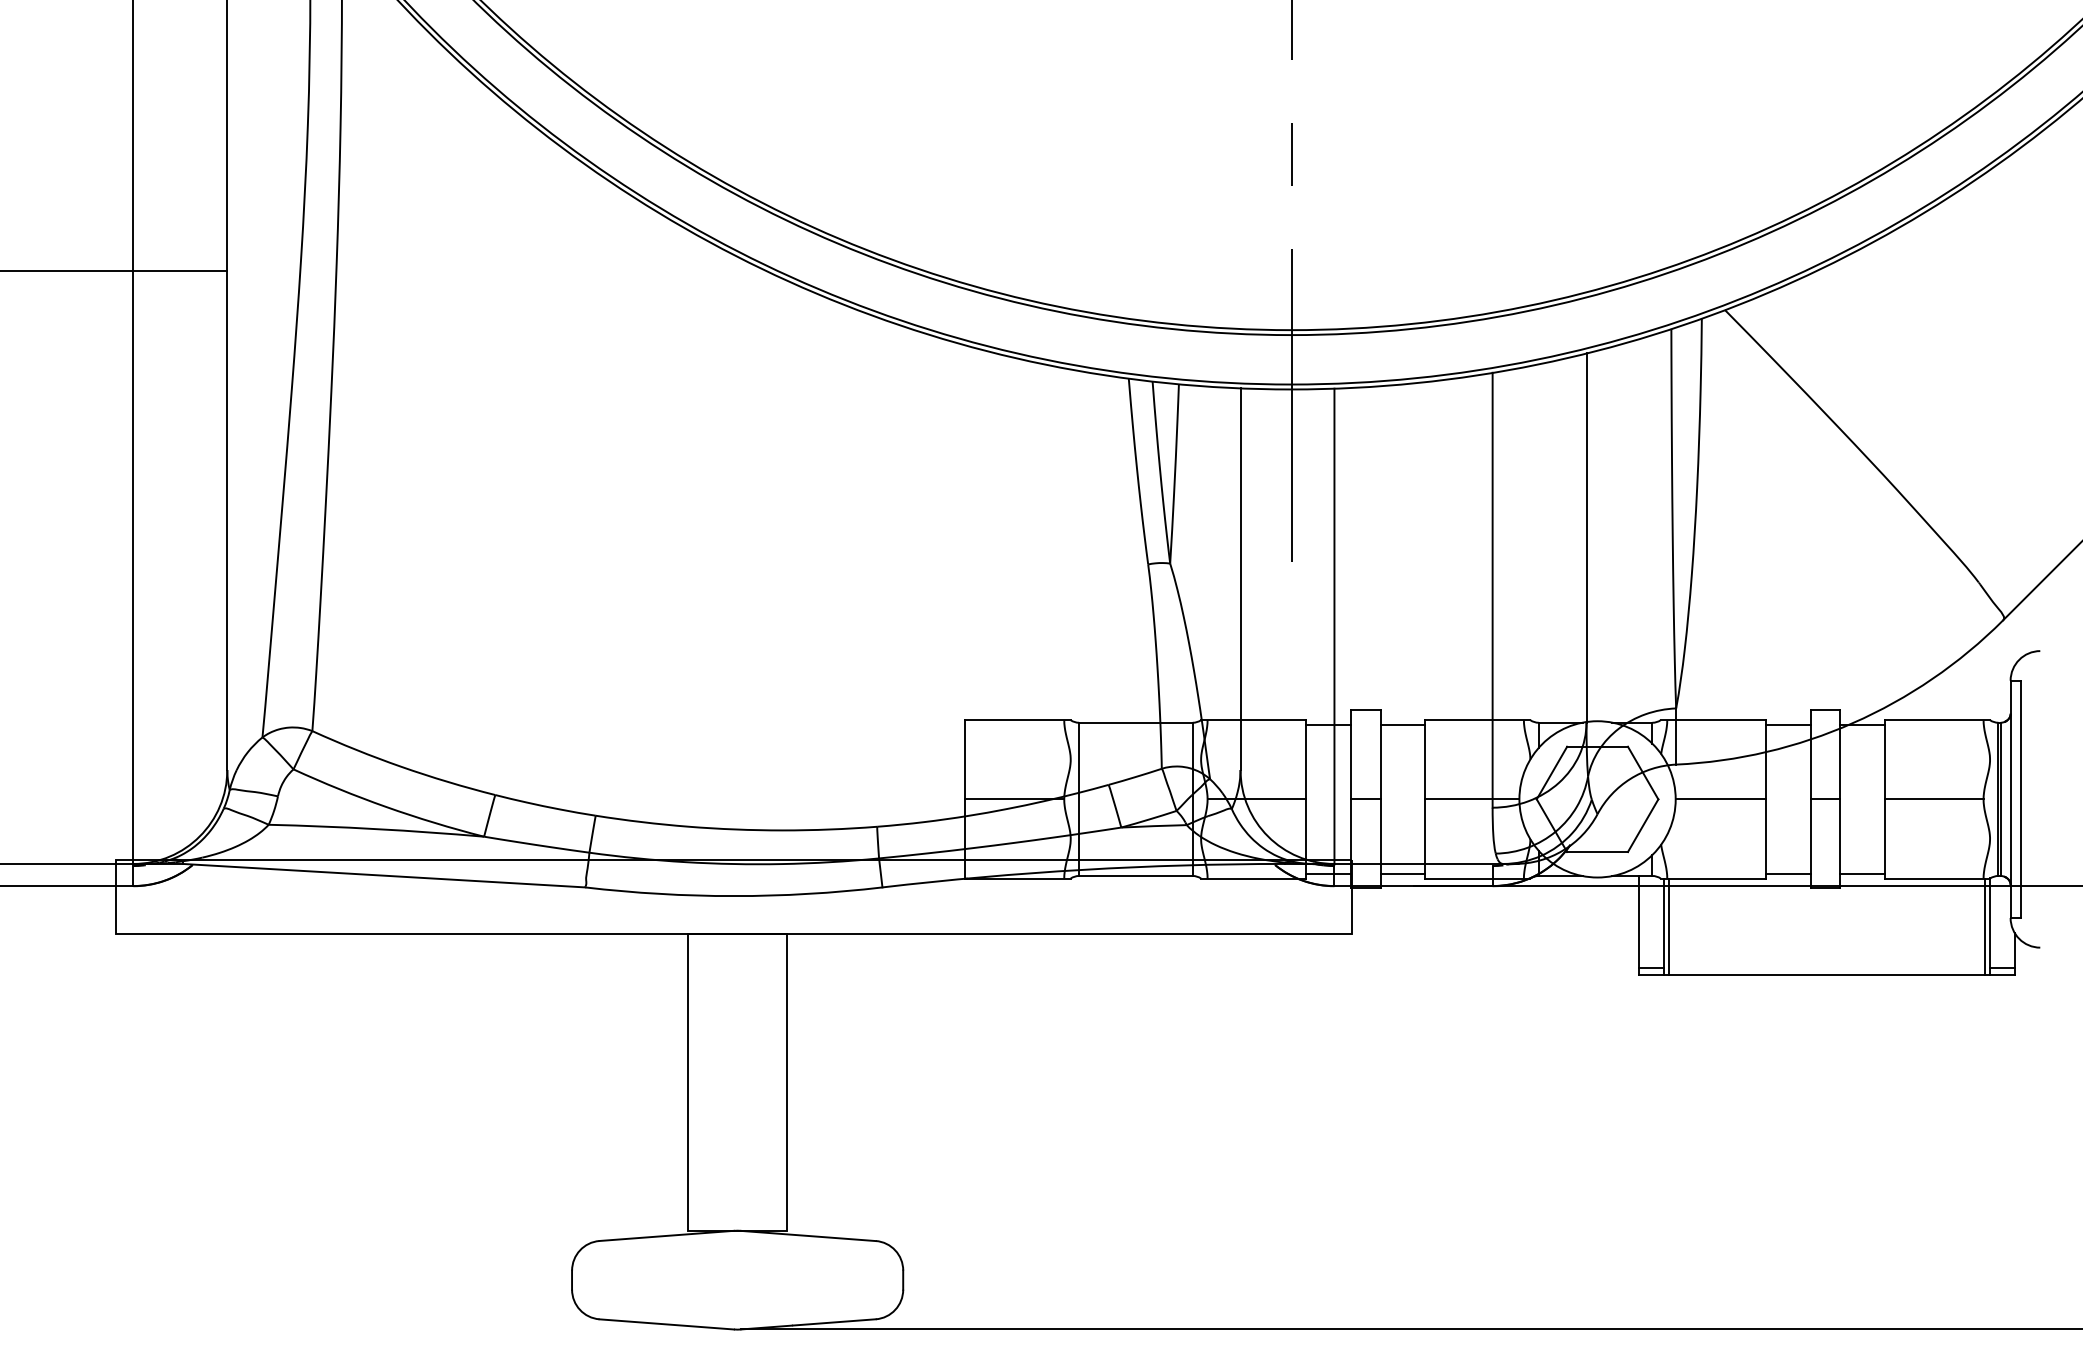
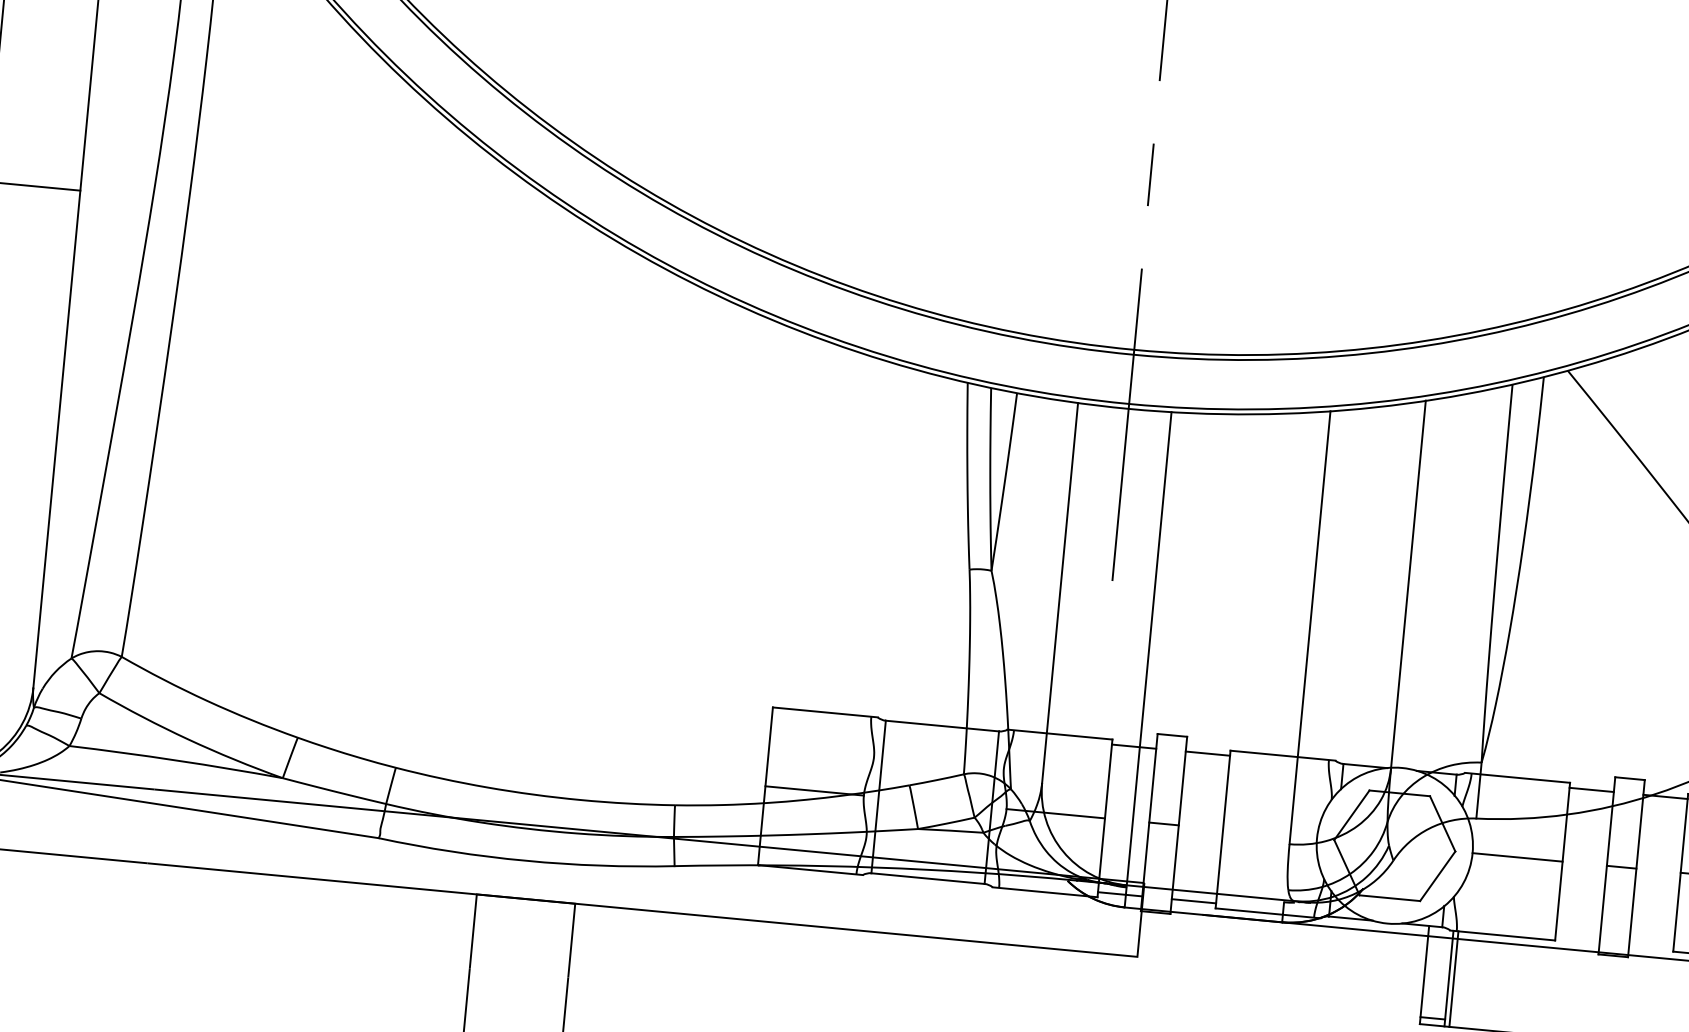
line: (1472, 799) -> (1270, 834), removed
line: (1788, 873) -> (1577, 937), removed
line: (1862, 873) -> (1651, 944), removed

